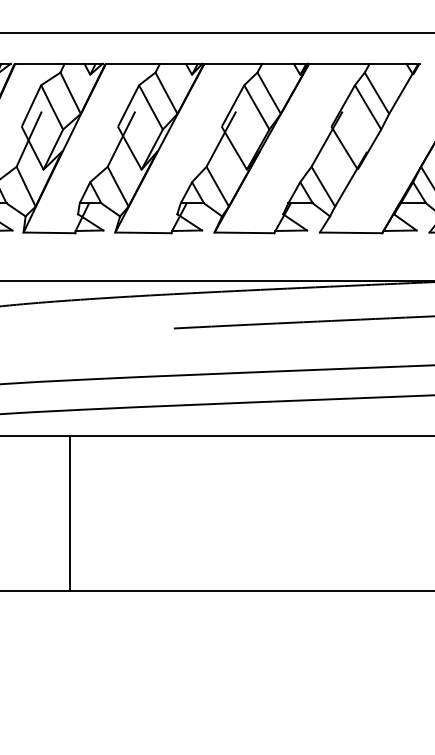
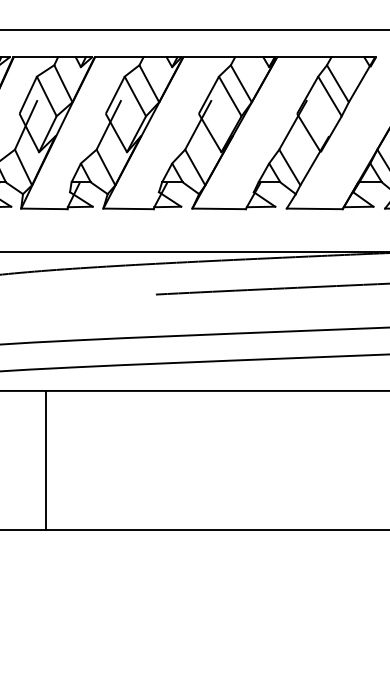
line: (69, 512) -> (45, 459), moved

